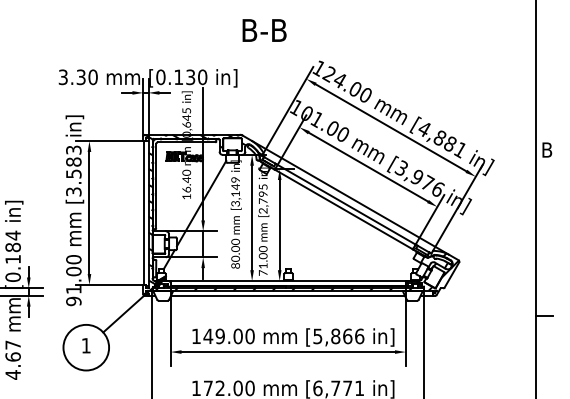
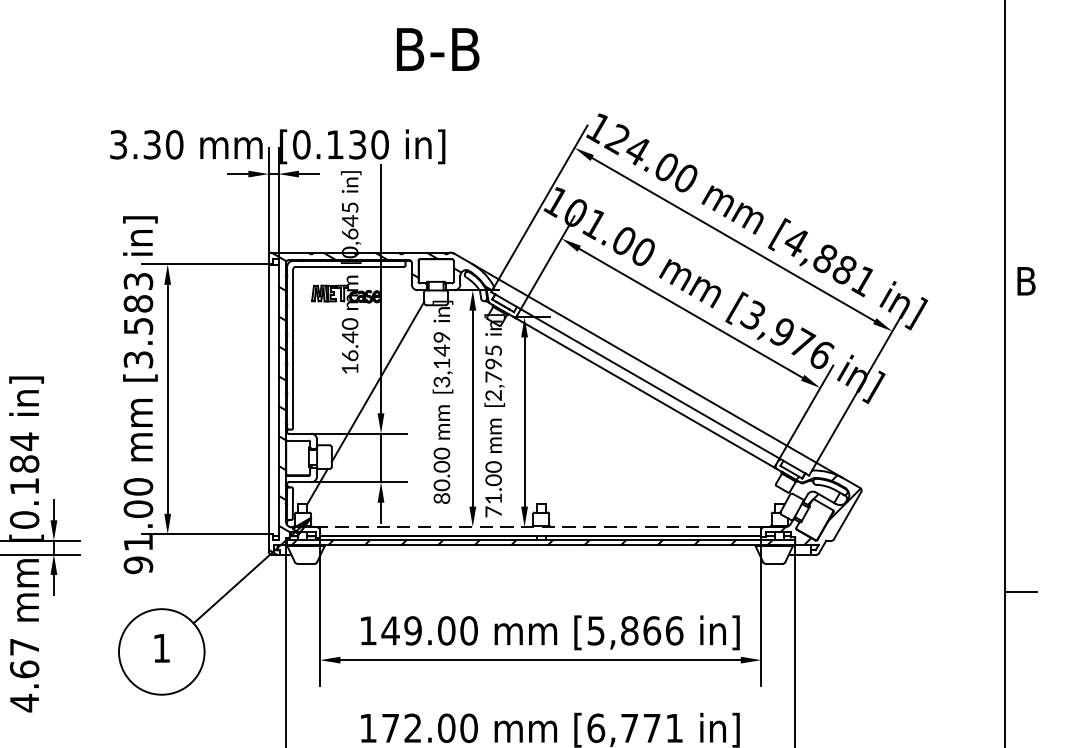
text: (264, 30) -> (437, 49), moved
line: (288, 281) -> (541, 527), solid -> dashed
line: (287, 295) -> (539, 554), removed

